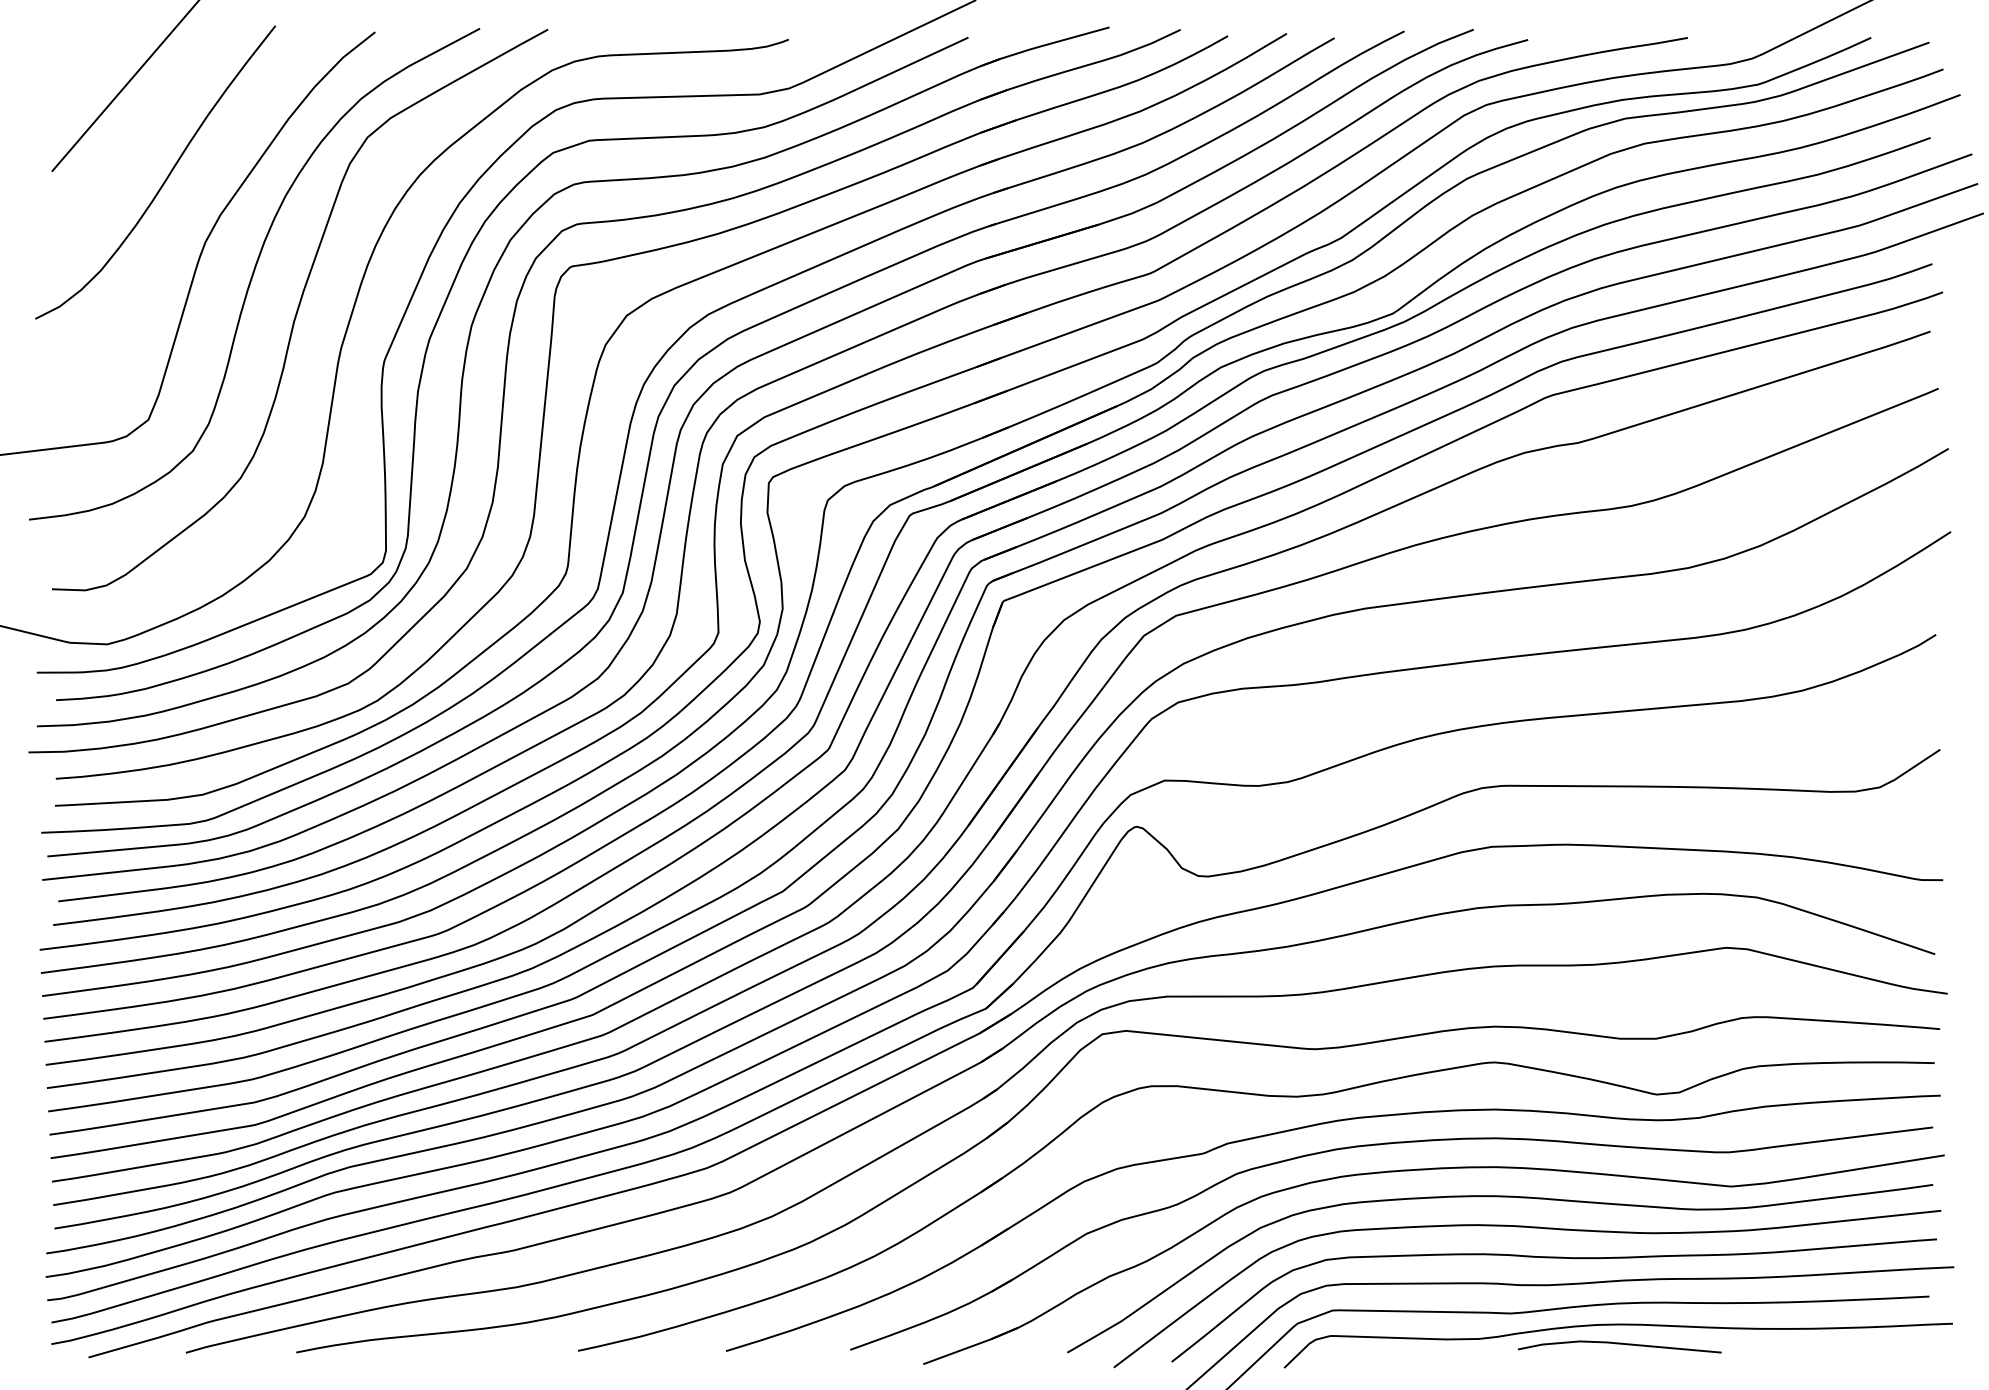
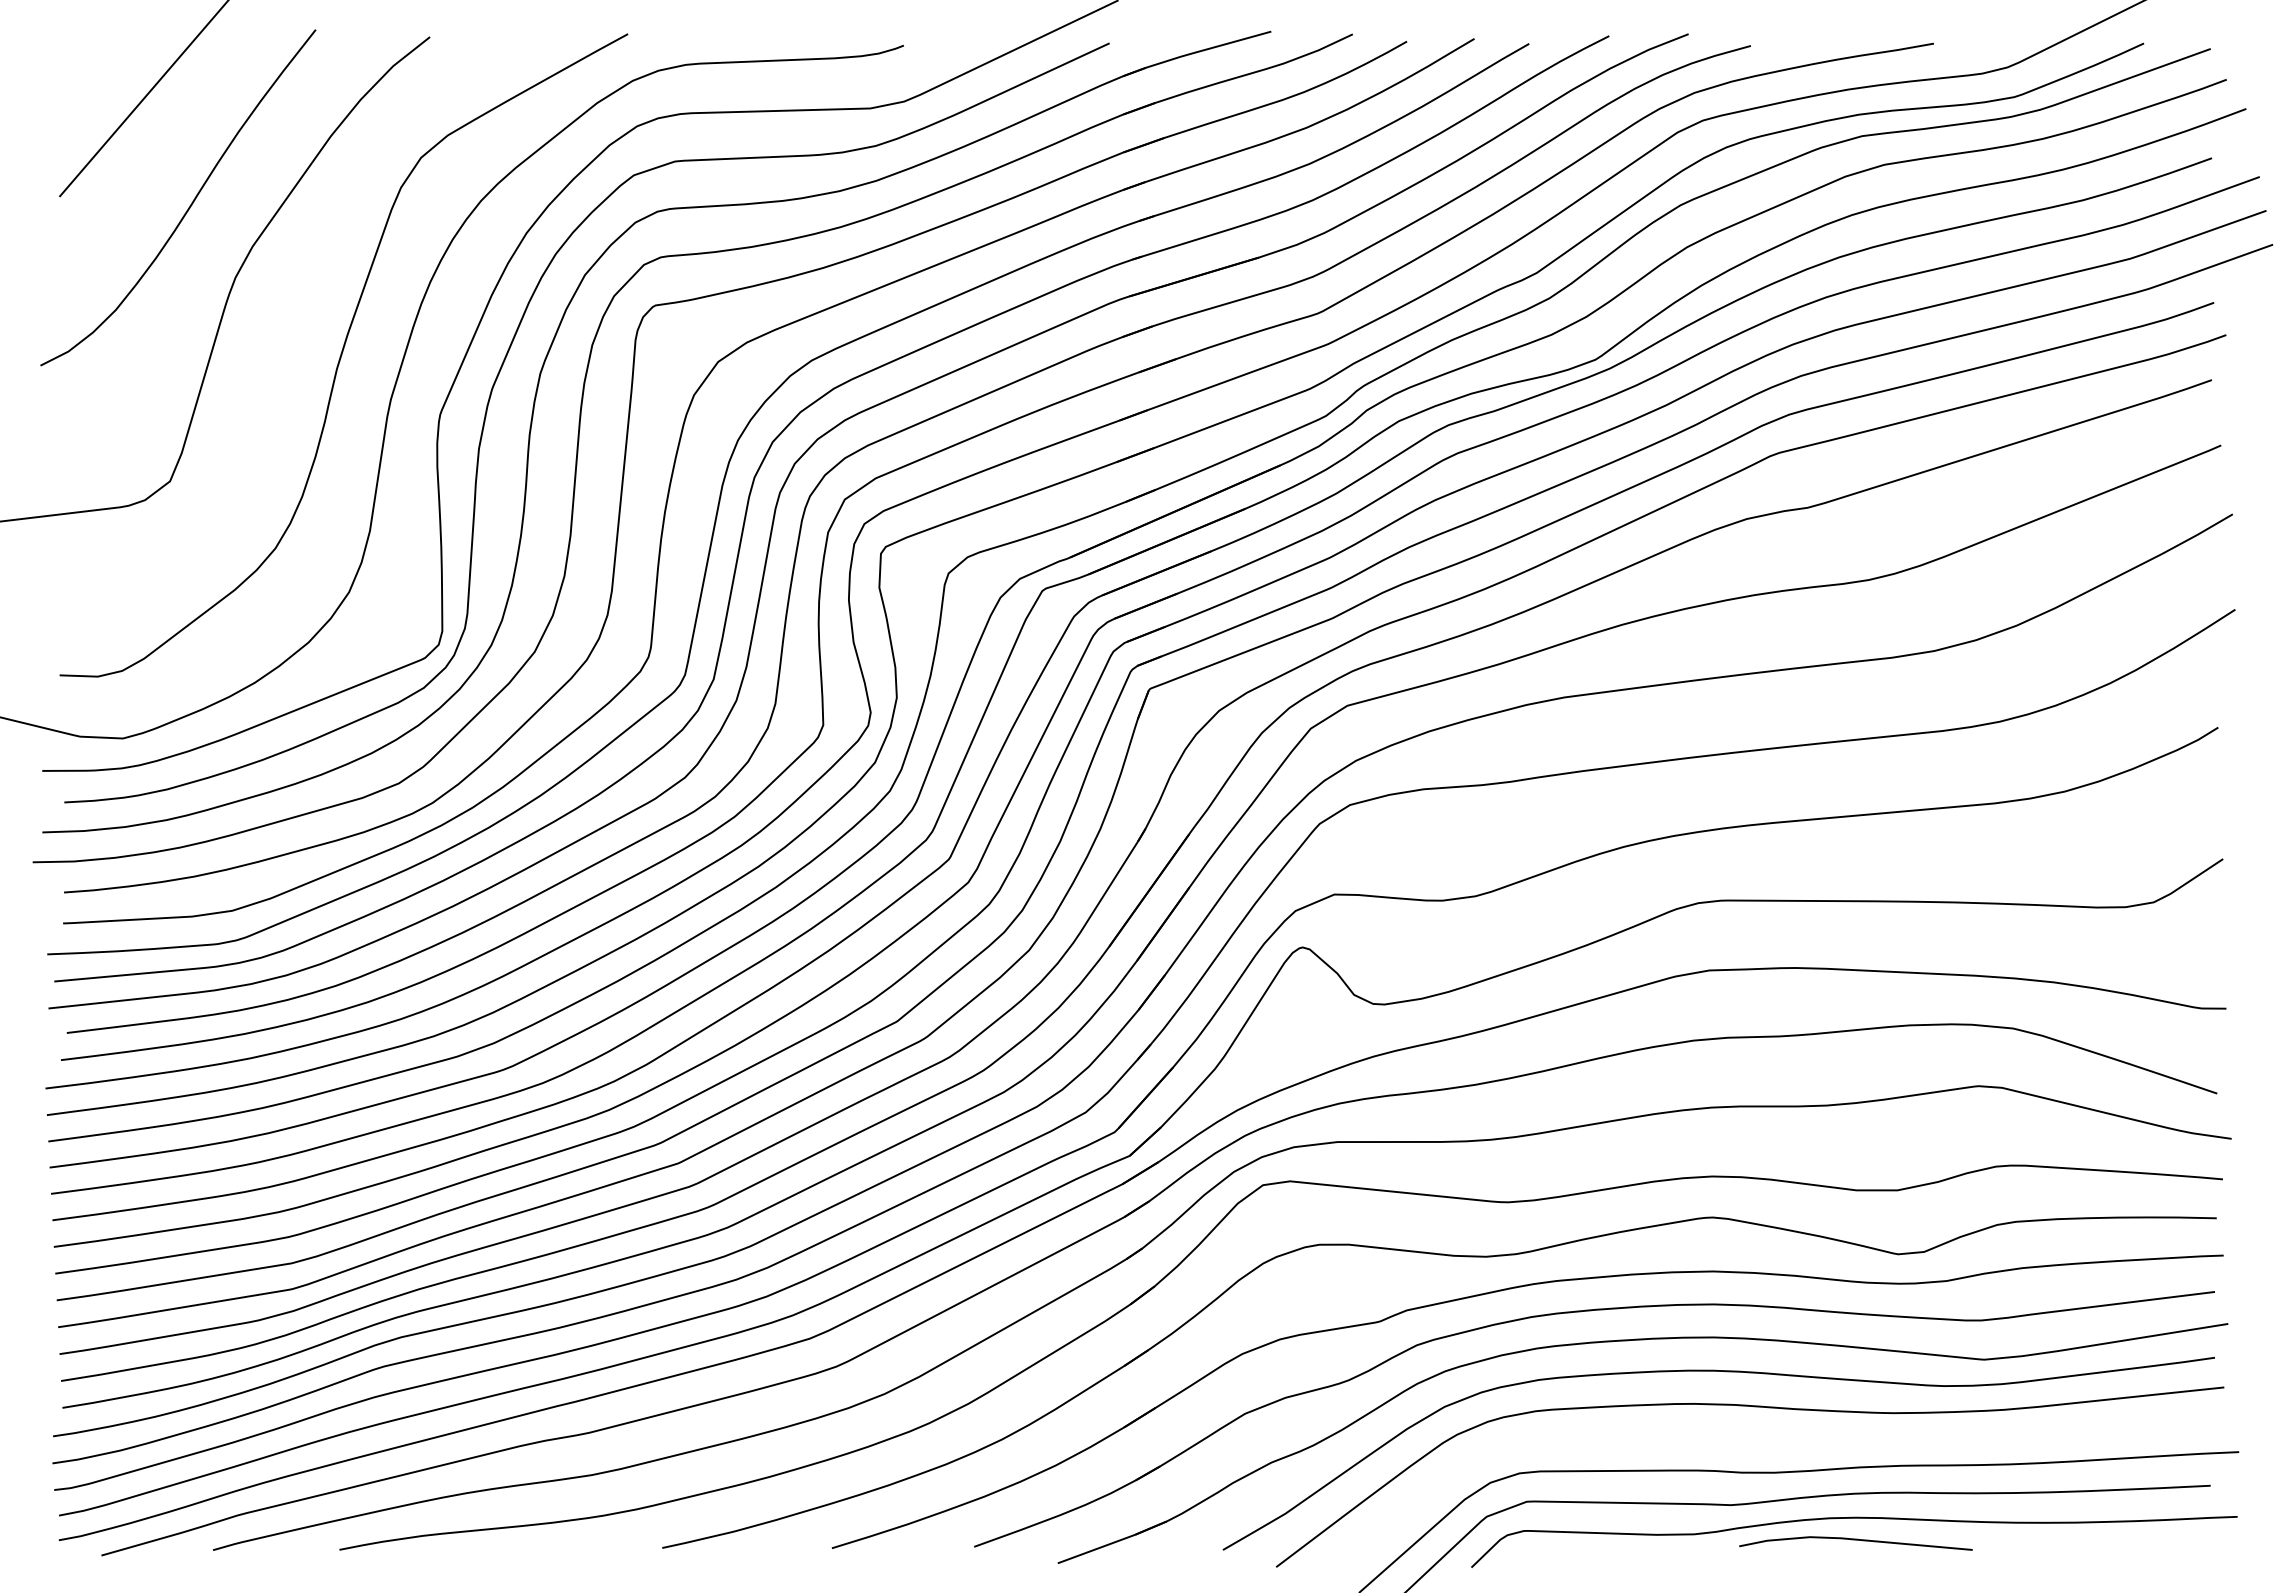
curve: (254, 273) -> (291, 313), removed
curve: (1558, 1258) -> (1785, 1442), removed

